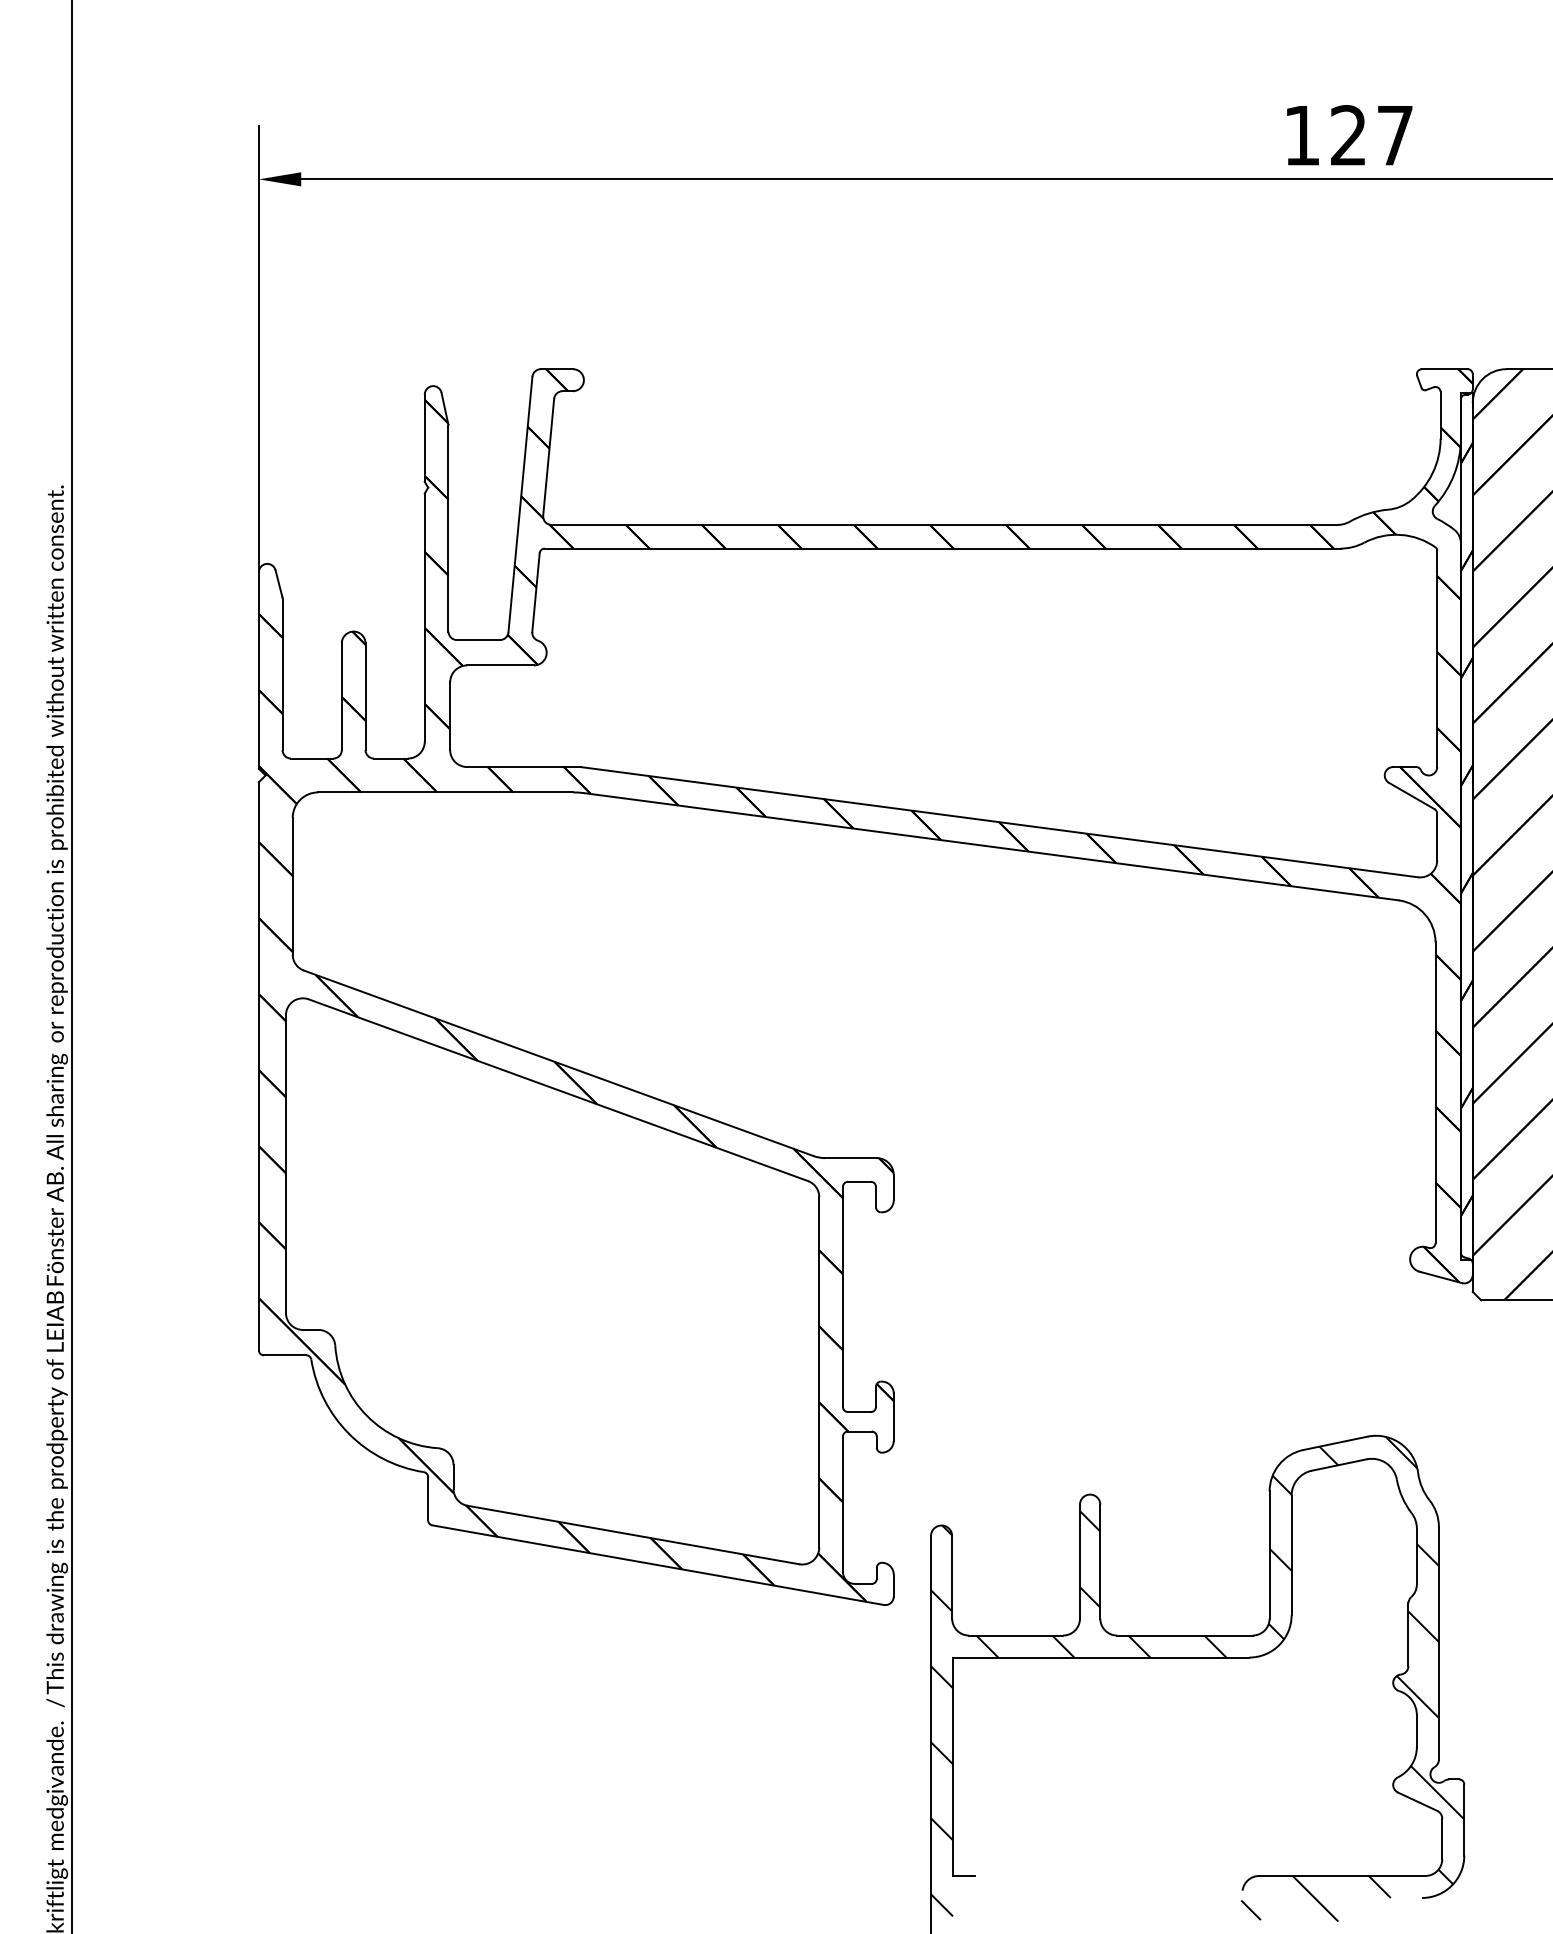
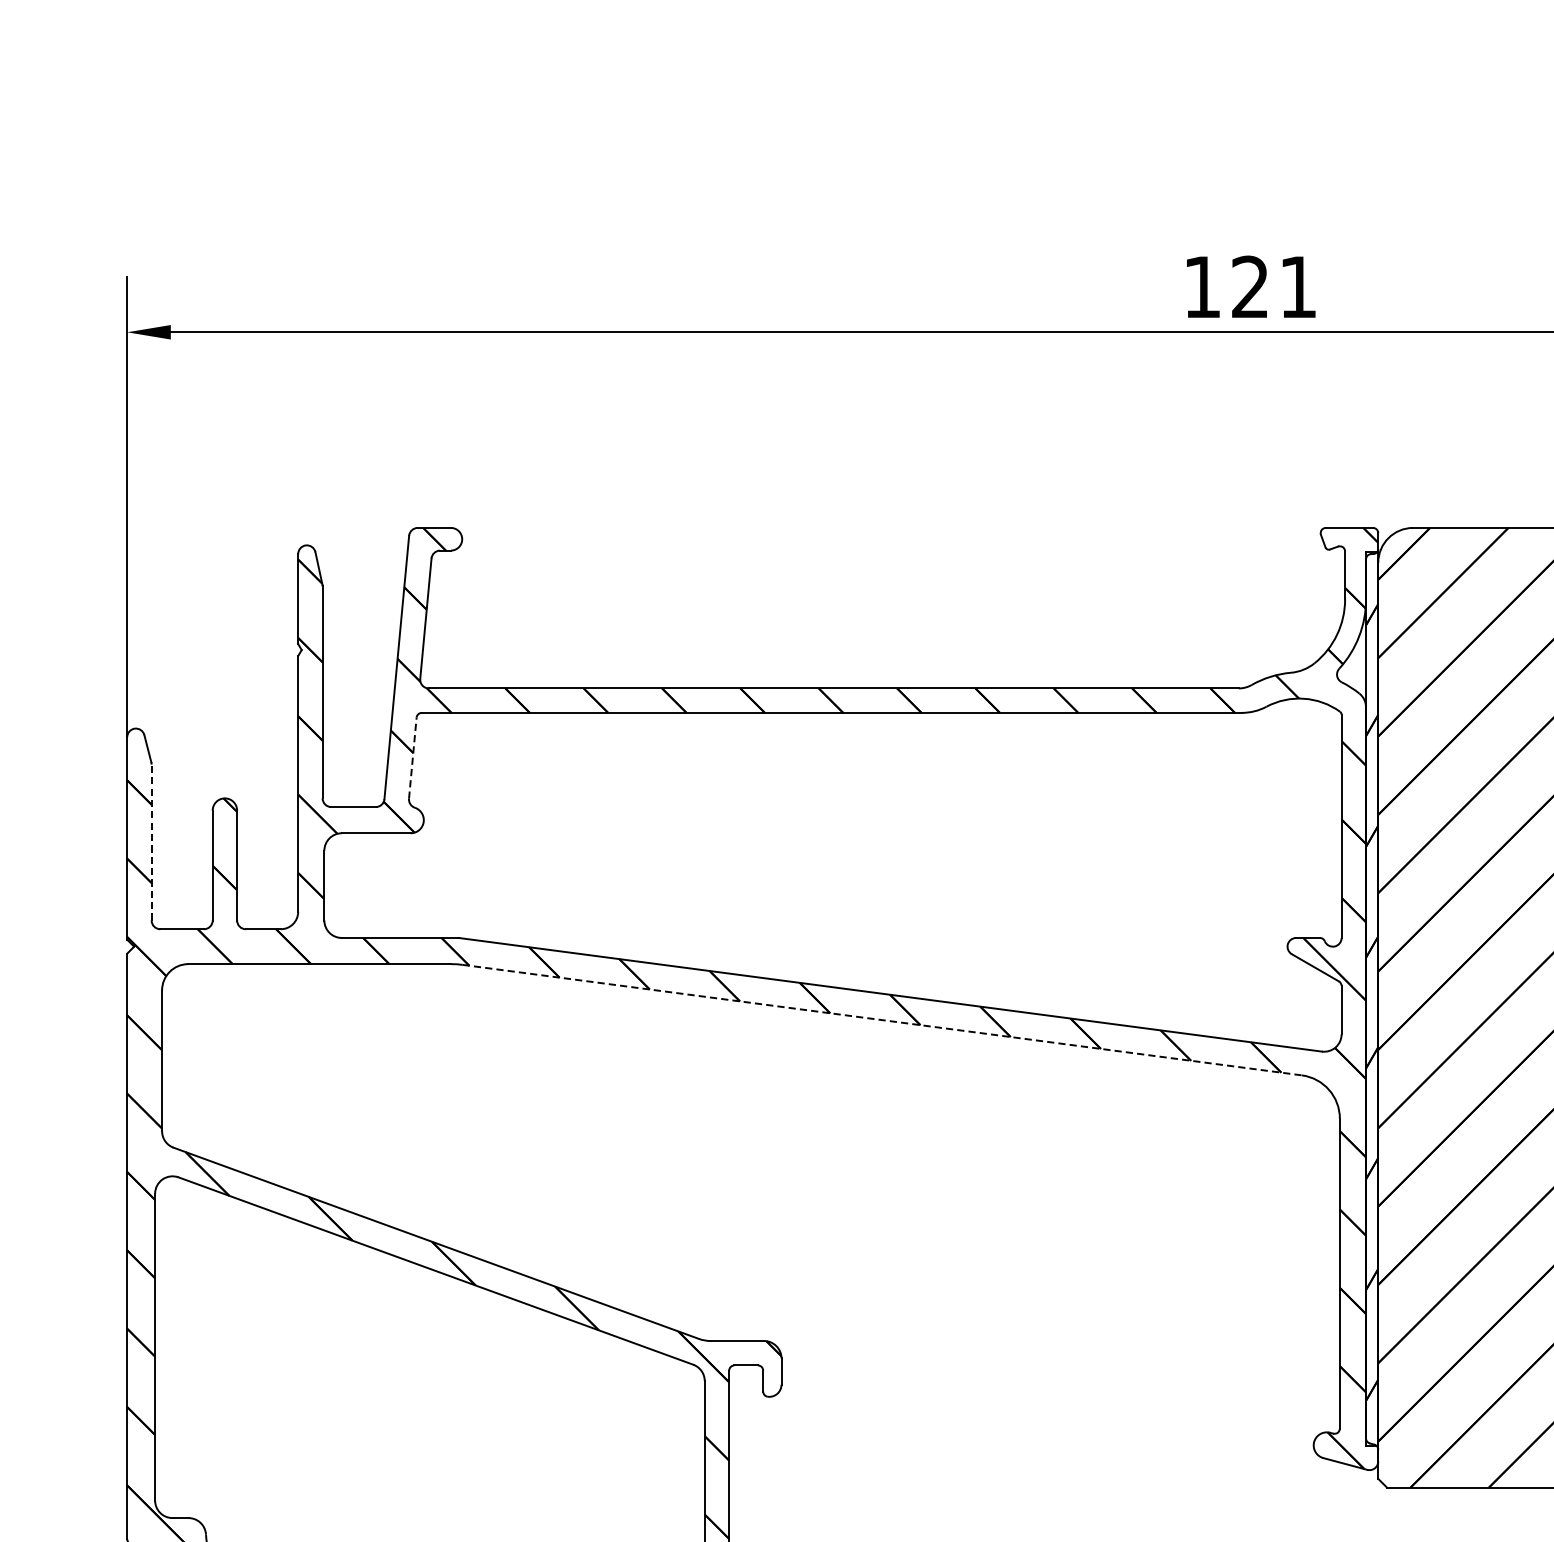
text: (1395, 135) -> (1298, 287), 127 -> 121
line: (536, 592) -> (413, 758), solid -> dashed
line: (282, 674) -> (151, 842), solid -> dashed
line: (991, 846) -> (882, 1019), solid -> dashed

